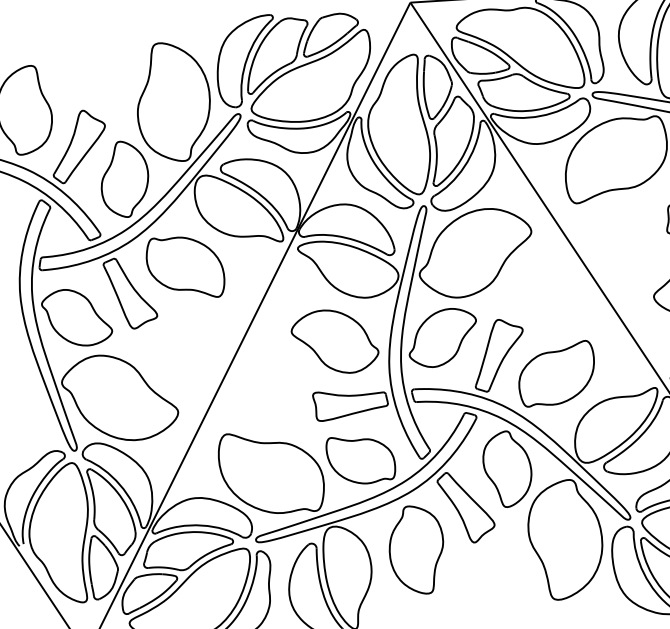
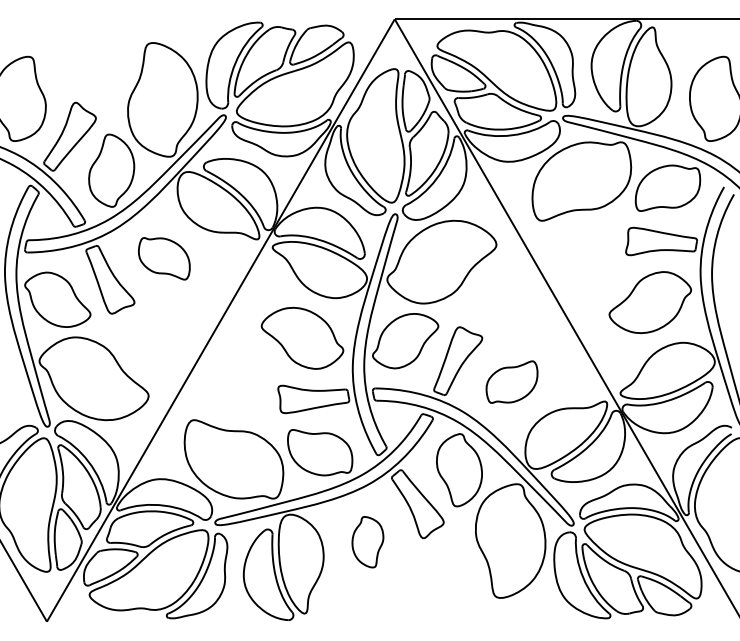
part: (185, 267) -> (164, 258), size x0.7
part: (556, 373) -> (511, 381), size x0.7
part: (416, 550) -> (367, 542), size x0.6

